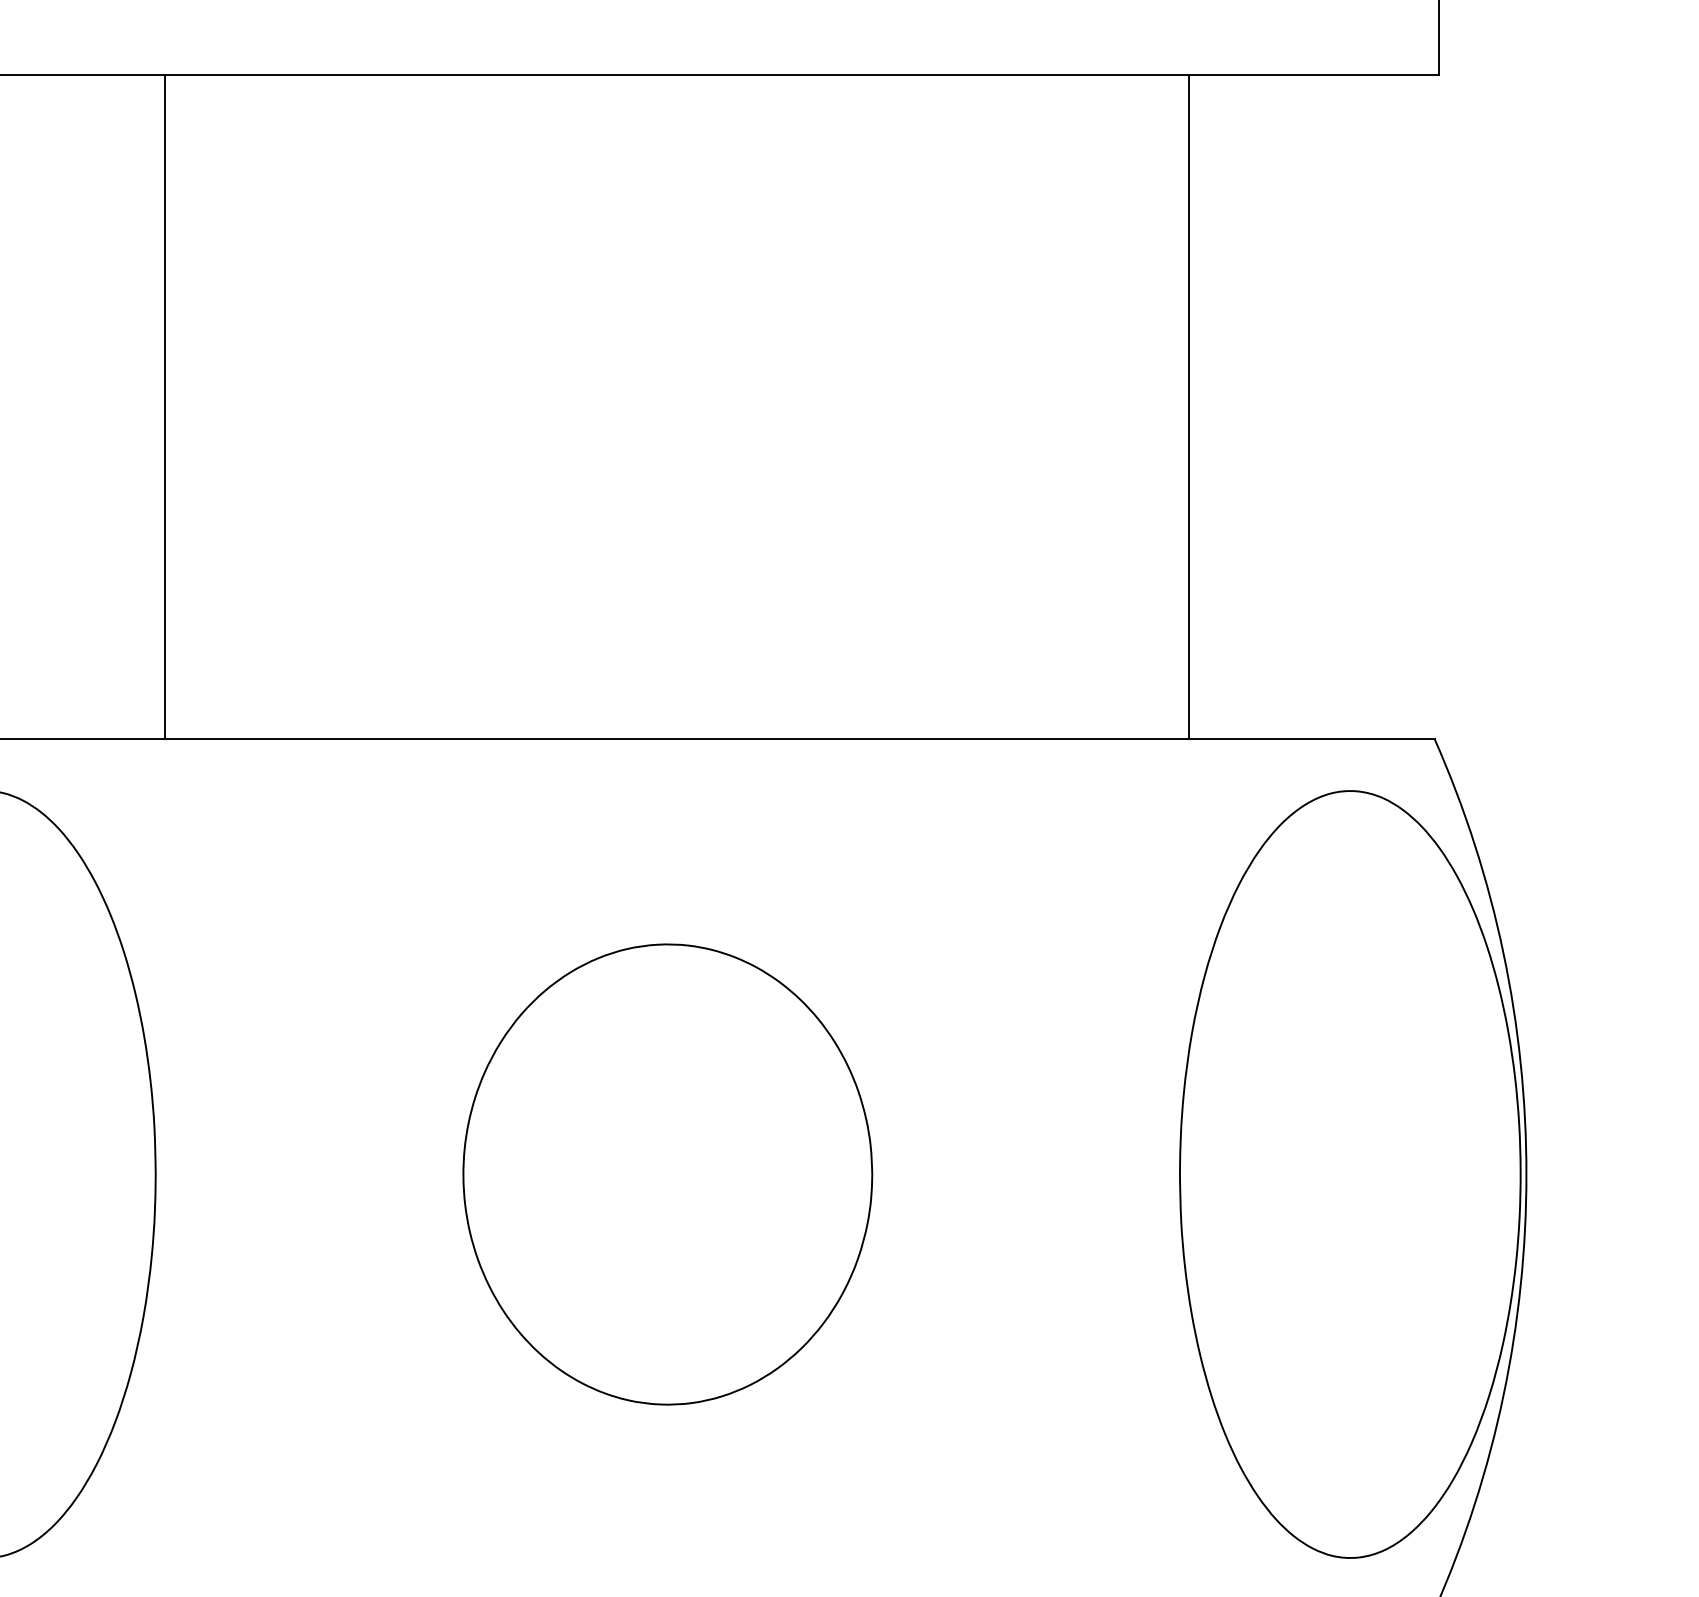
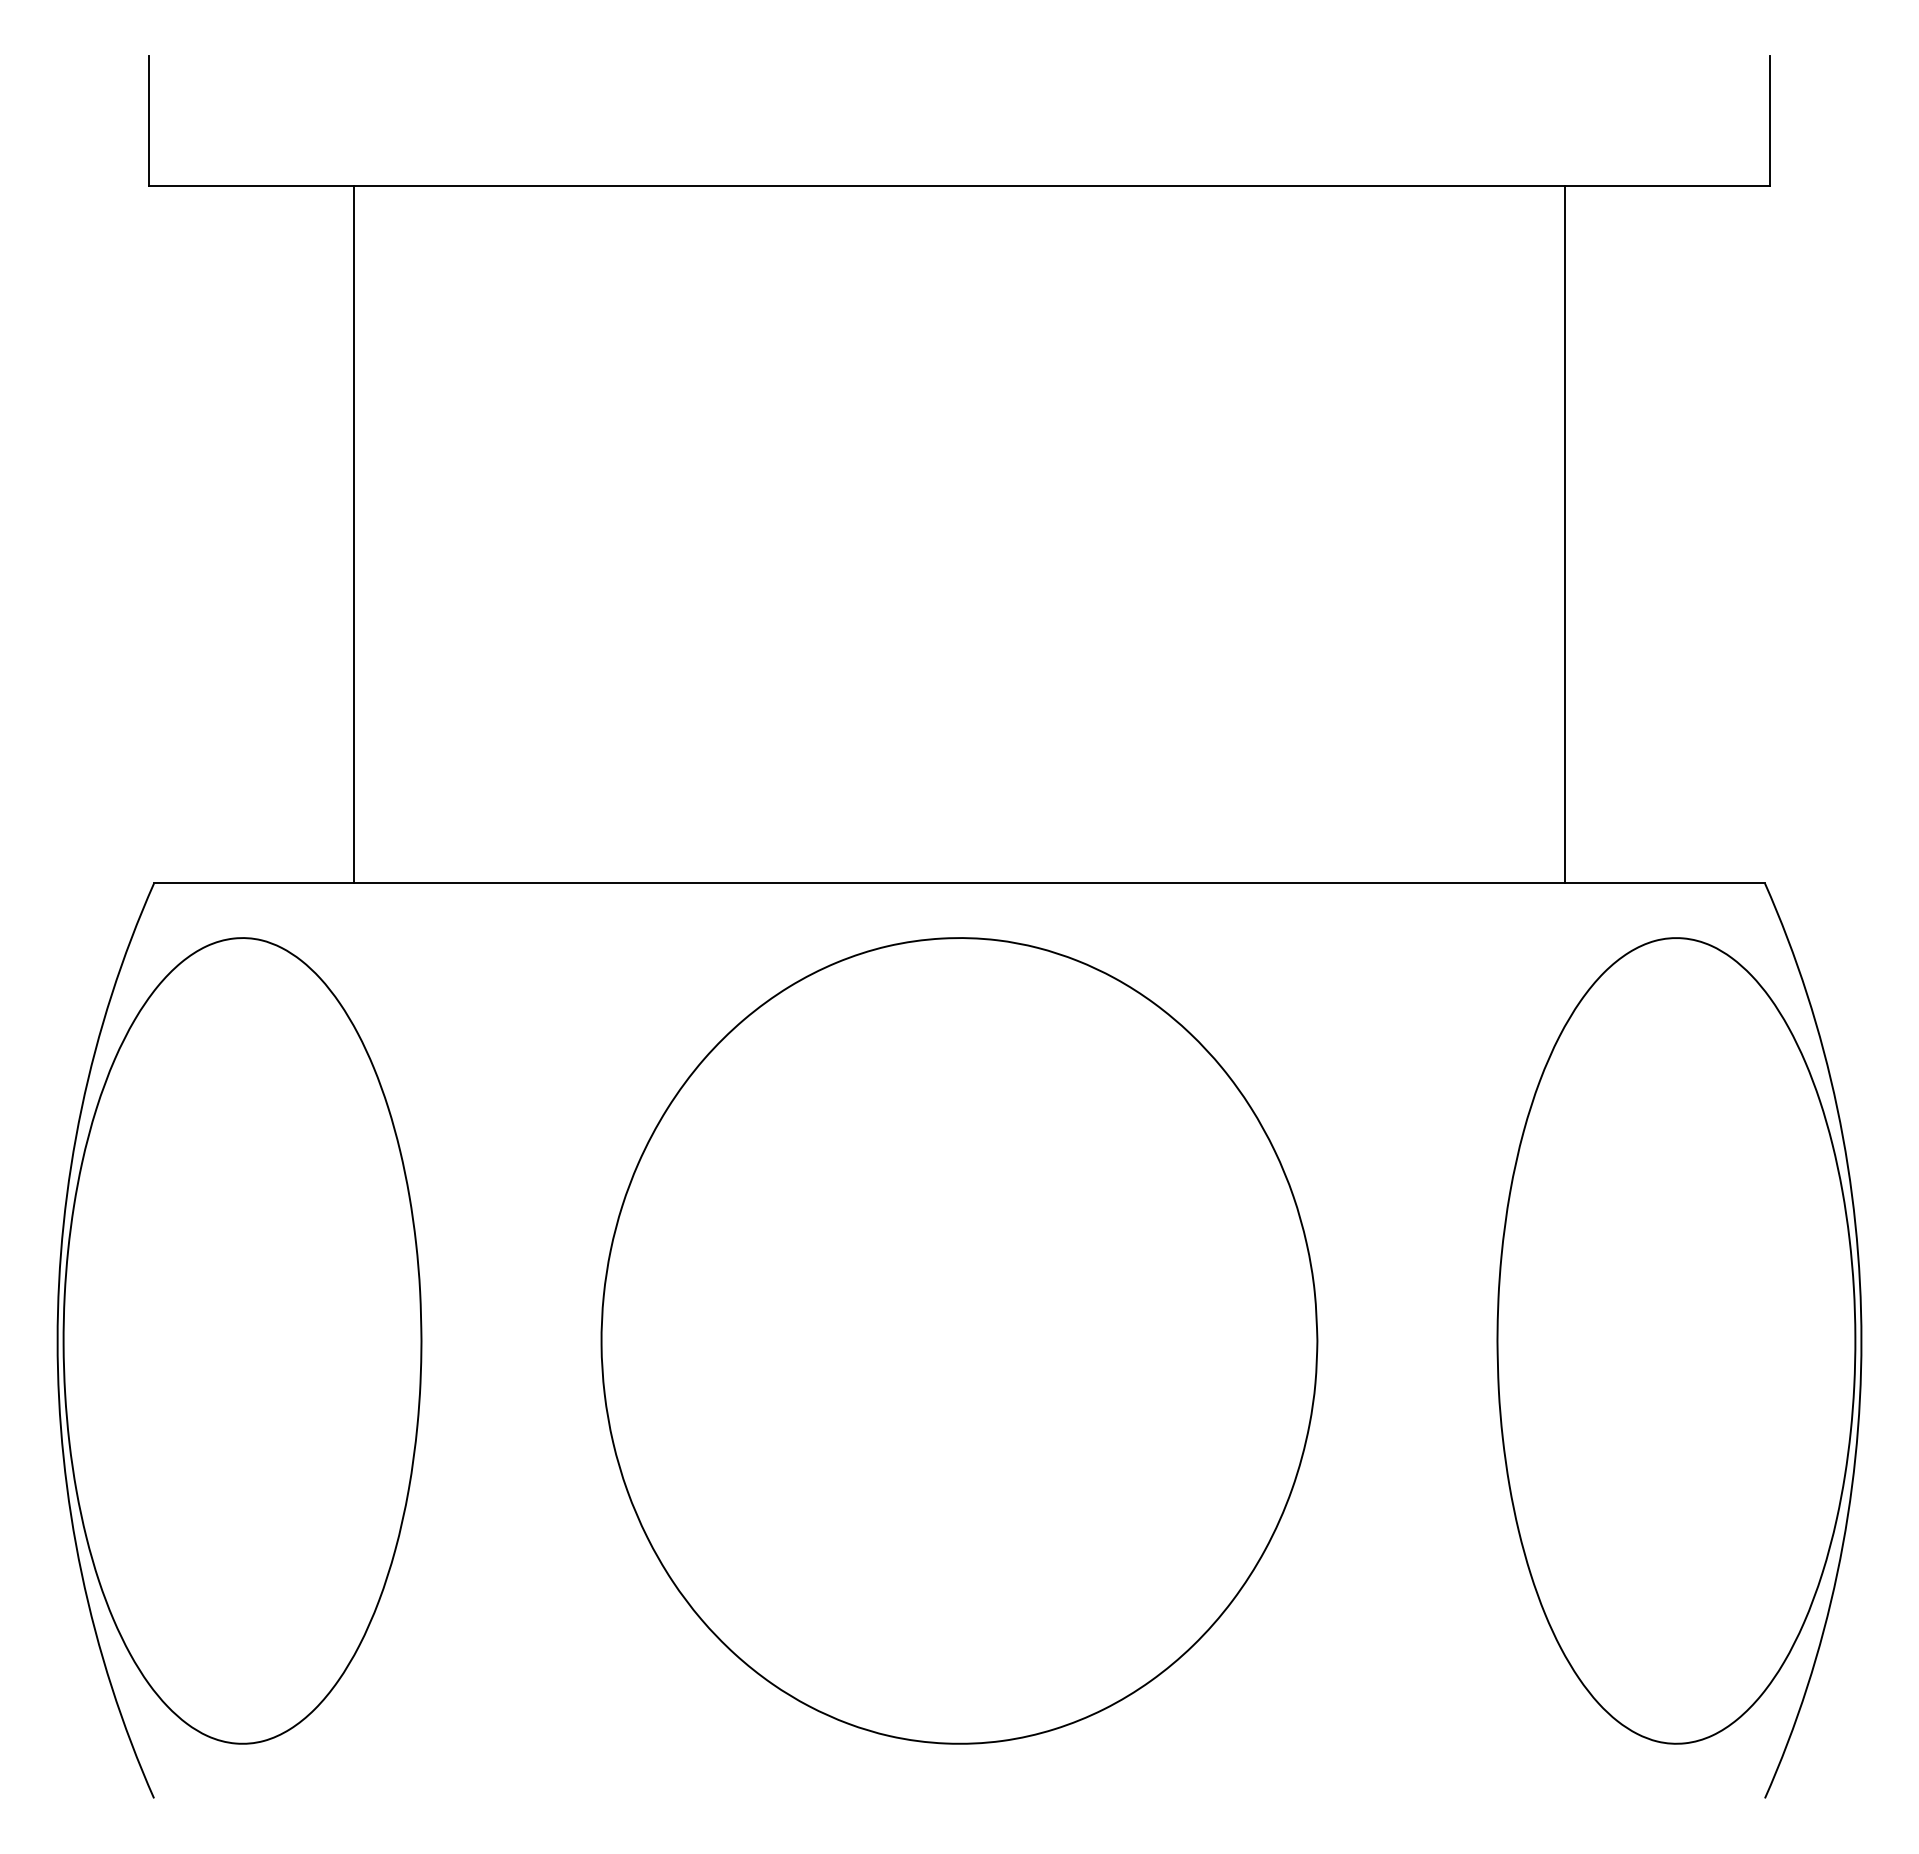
line: (164, 406) -> (353, 534), moved
line: (1189, 406) -> (1565, 534), moved
part: (667, 1174) -> (959, 1340), size x1.67

